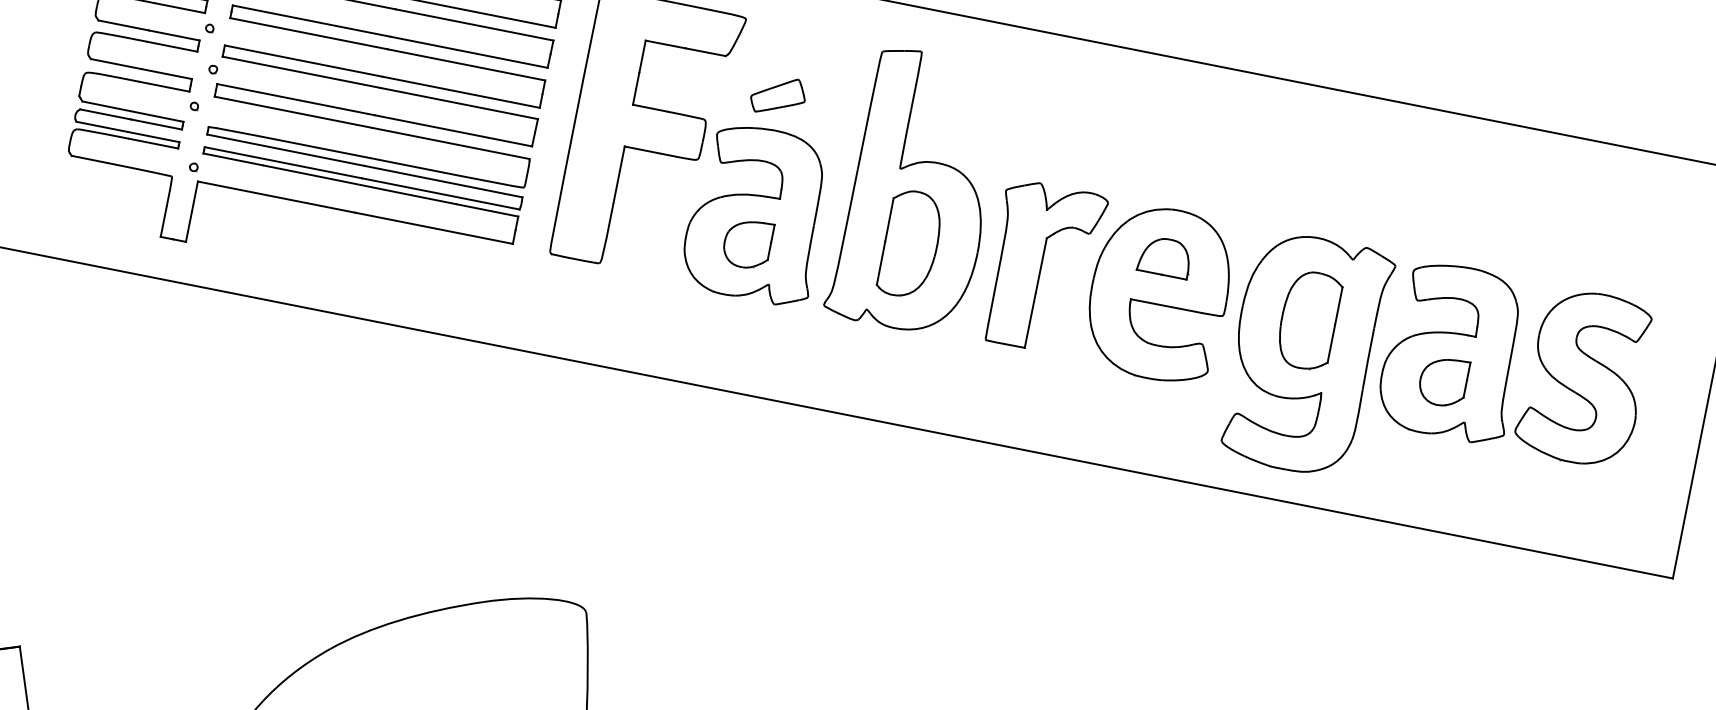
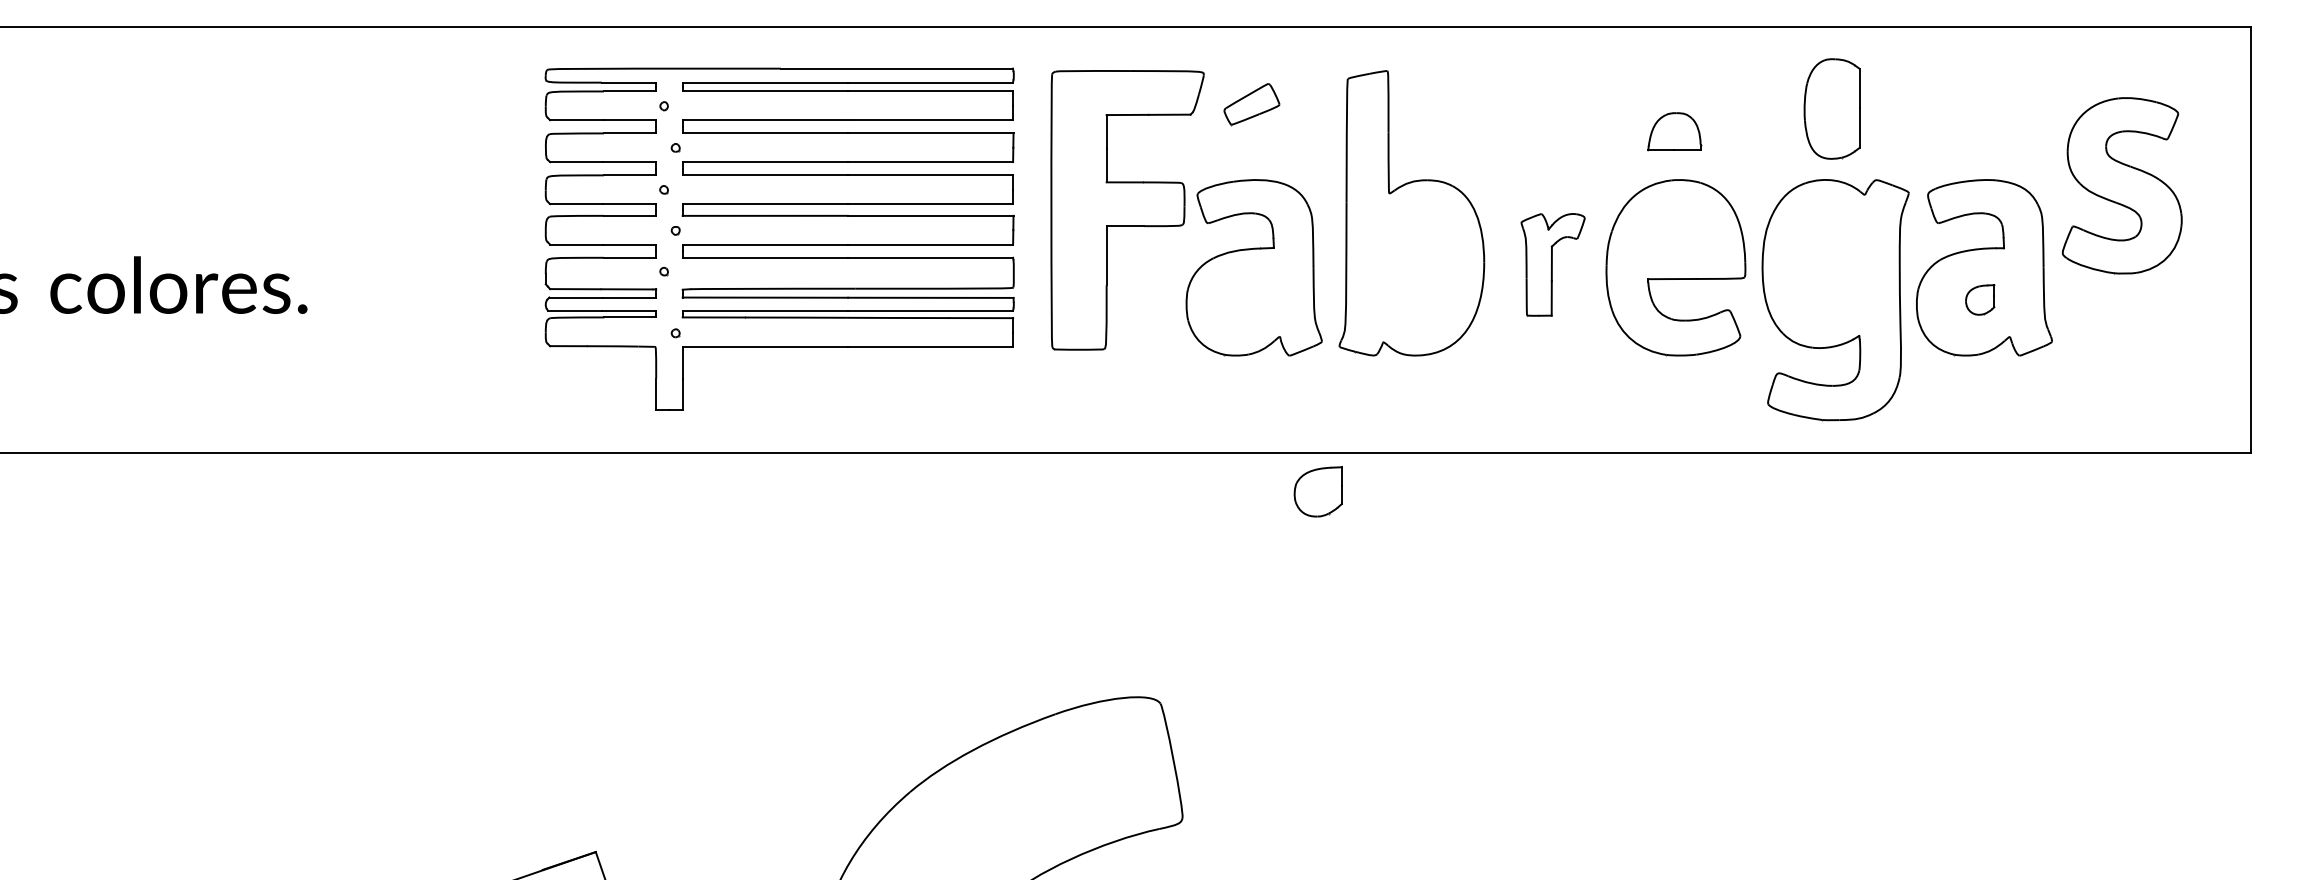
part: (778, 96) -> (1251, 104), moved
part: (747, 243) -> (1317, 491), moved
part: (910, 244) -> (1414, 267), removed
part: (1165, 256) -> (1674, 131), moved
part: (1042, 267) -> (1552, 264), size x0.6
part: (1308, 319) -> (1831, 108), moved
part: (1584, 377) -> (2121, 185), moved
part: (1442, 381) -> (1979, 299), size x0.6

